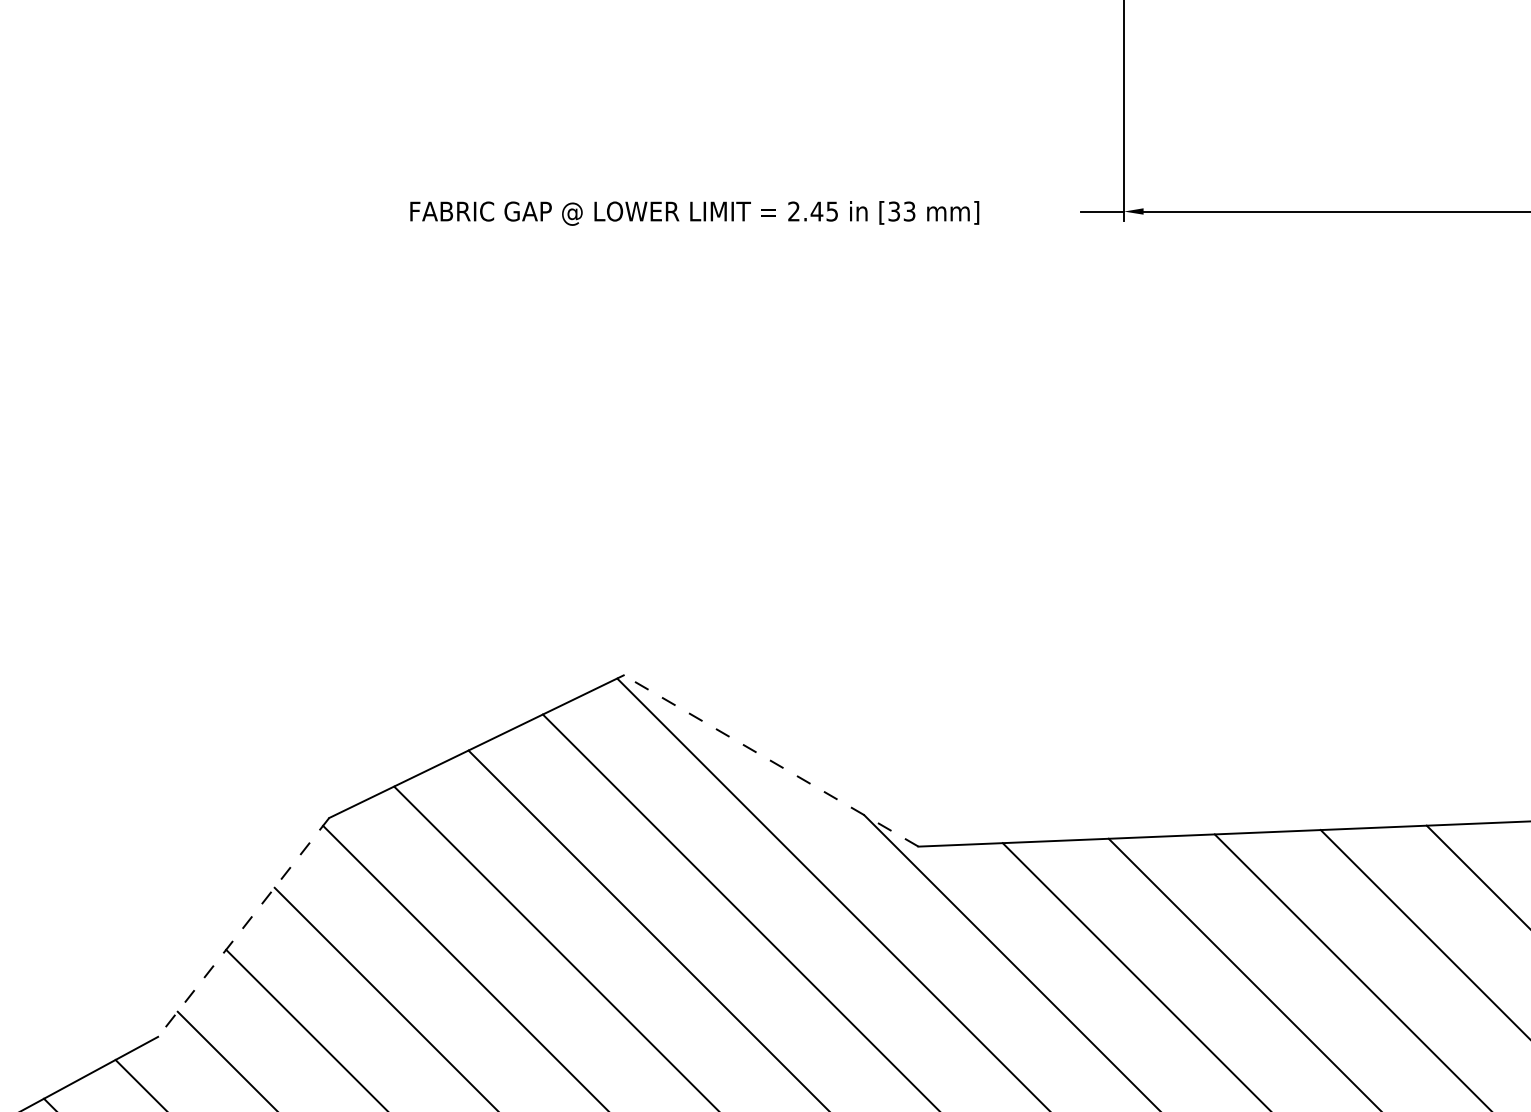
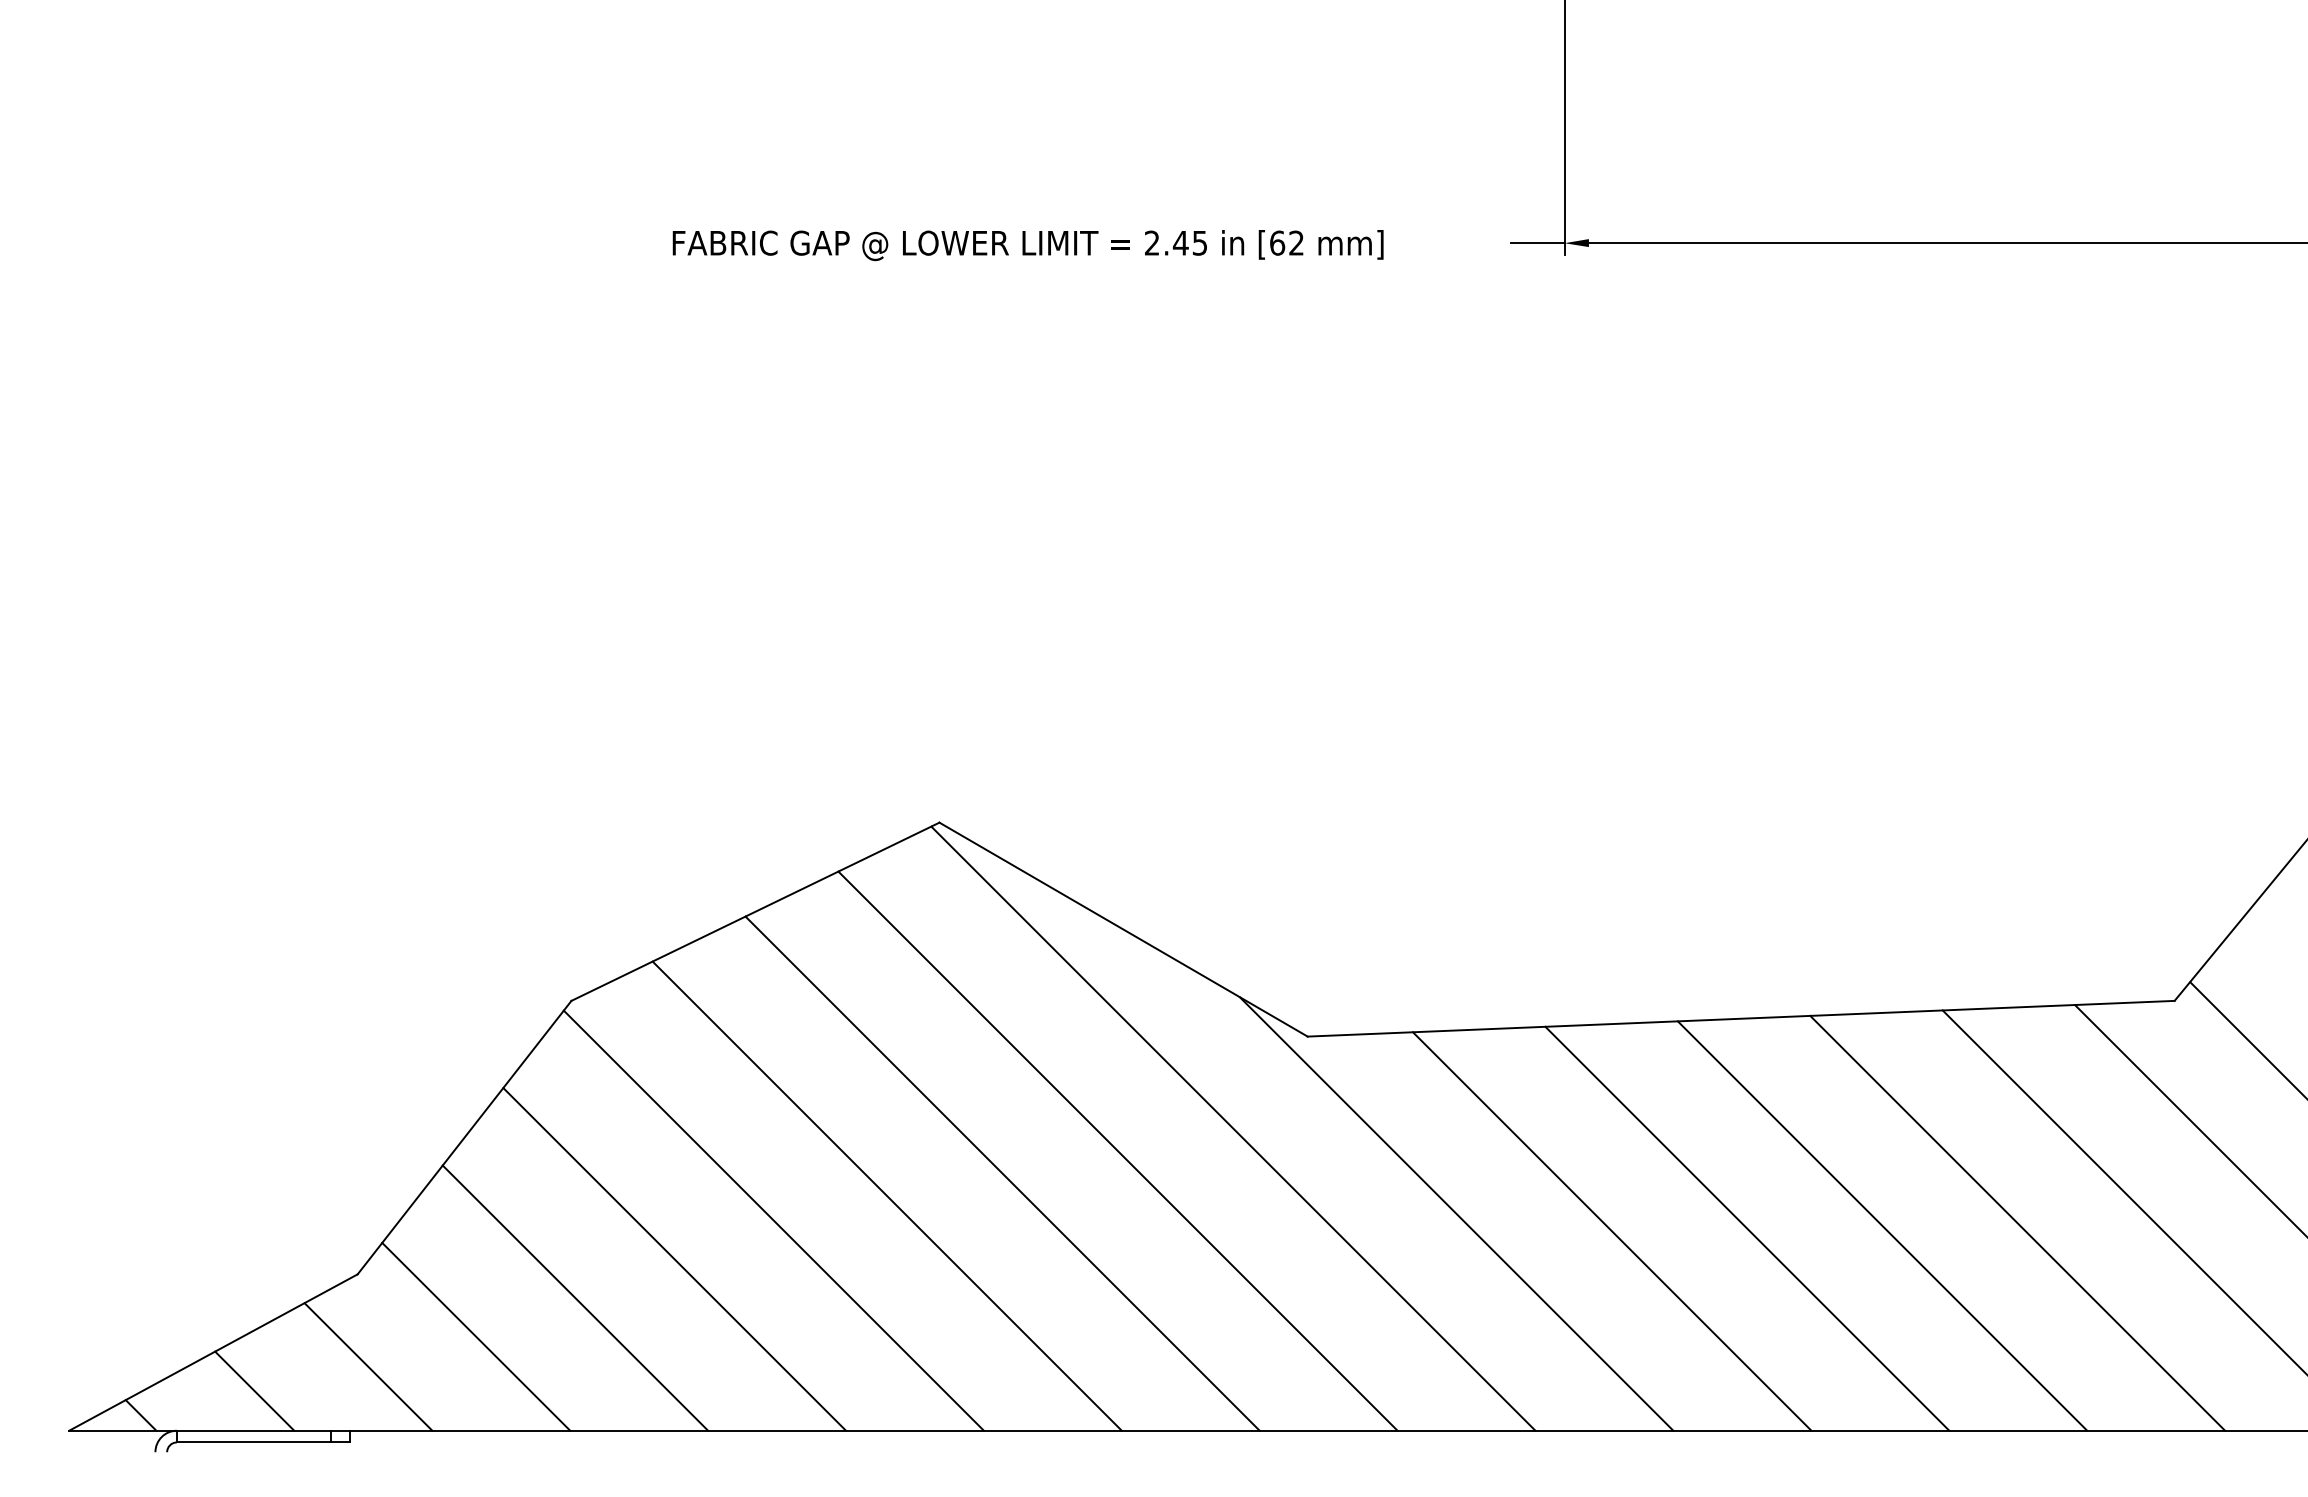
text: (901, 211) -> (1286, 242), [33 -> [62
line: (771, 760) -> (1123, 929), dashed -> solid
line: (243, 927) -> (464, 1137), dashed -> solid

